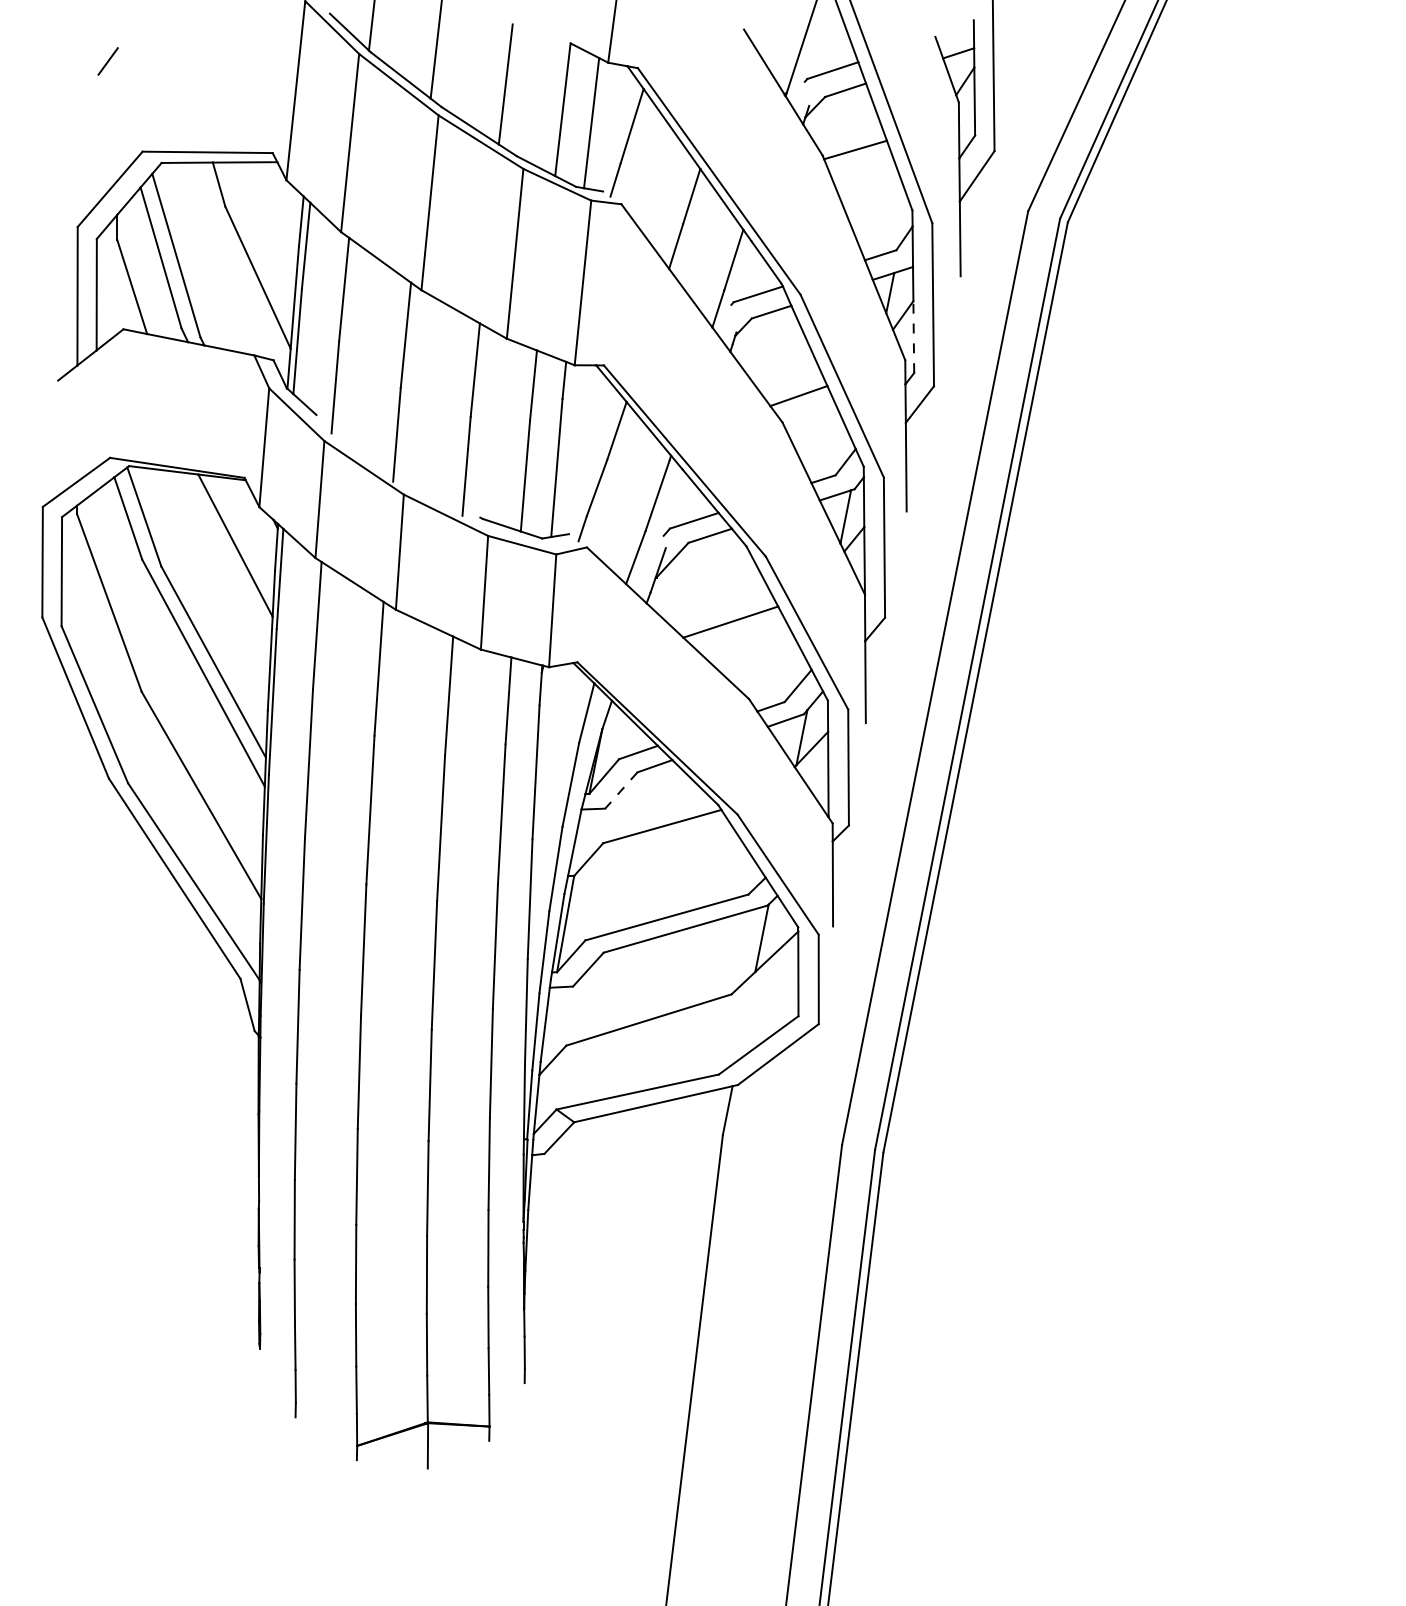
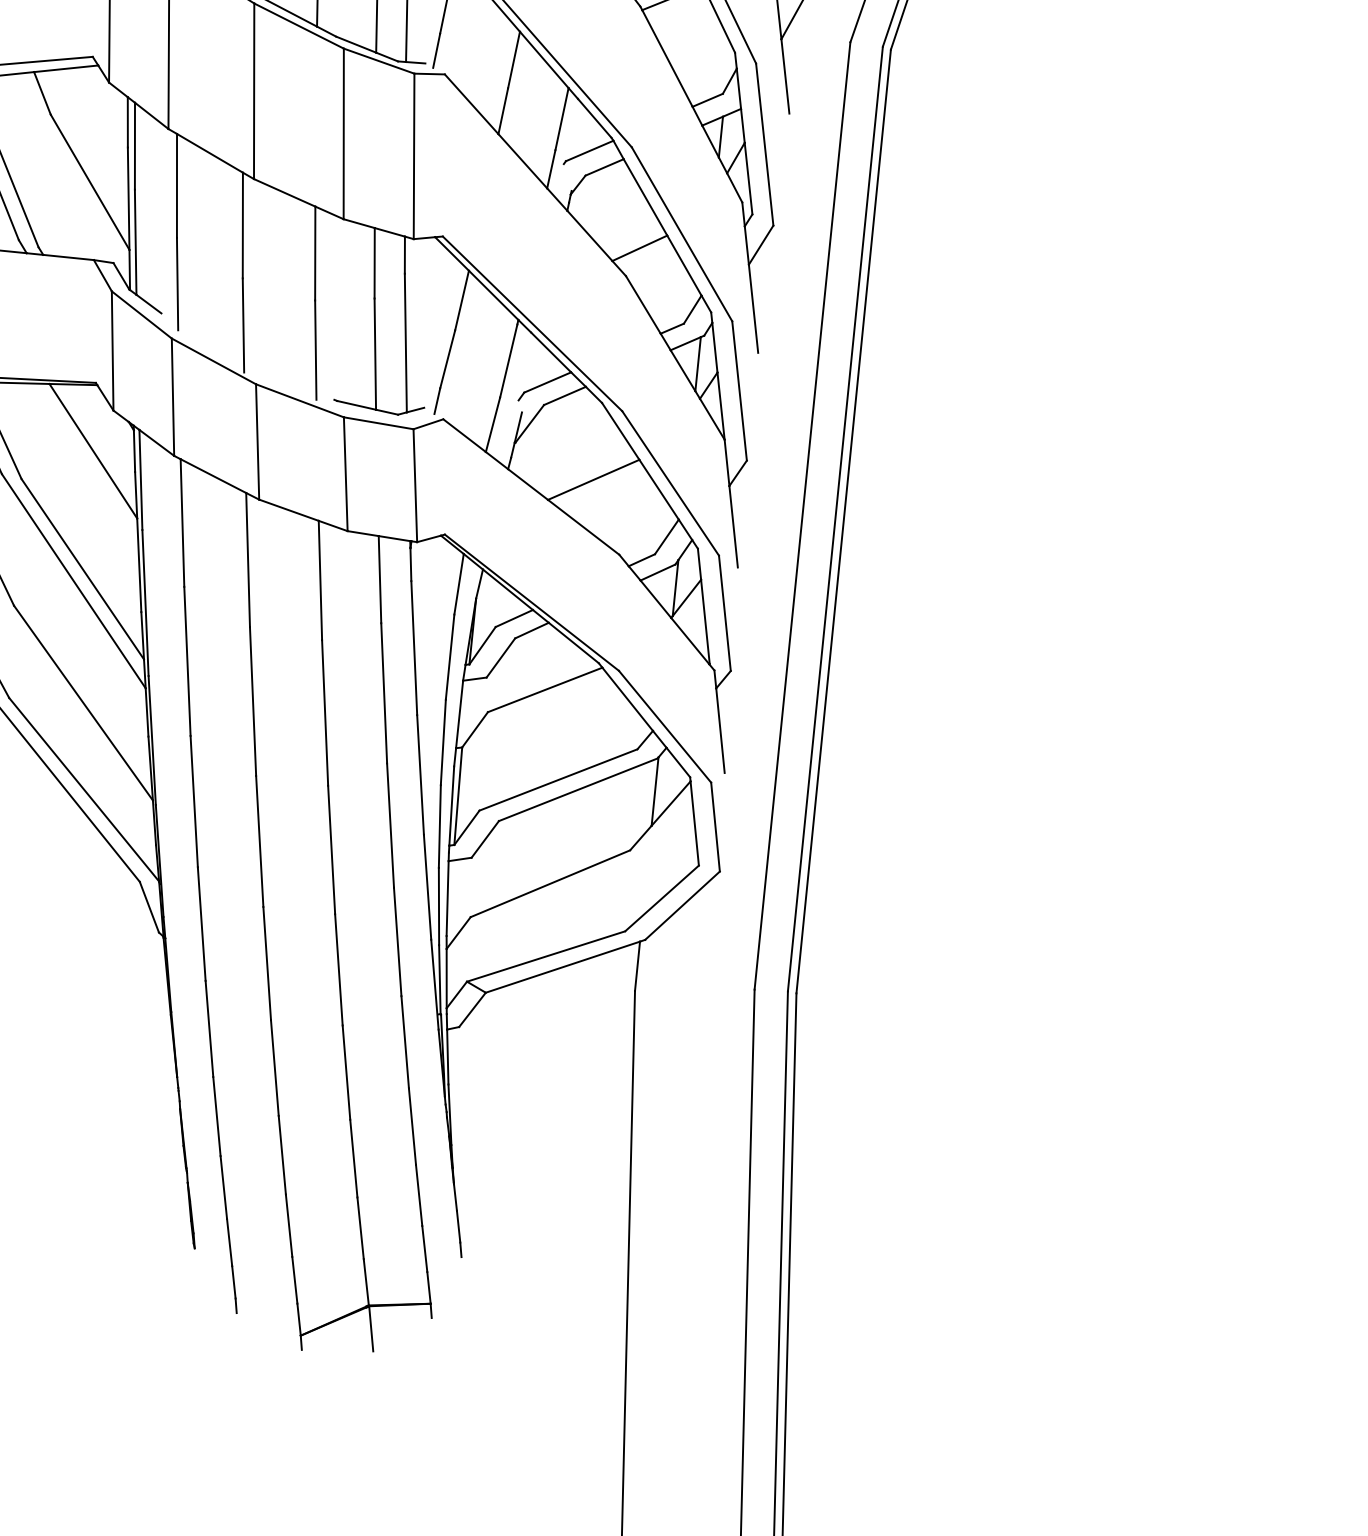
line: (913, 337) -> (748, 179), dashed -> solid
line: (621, 790) -> (501, 657), dashed -> solid

